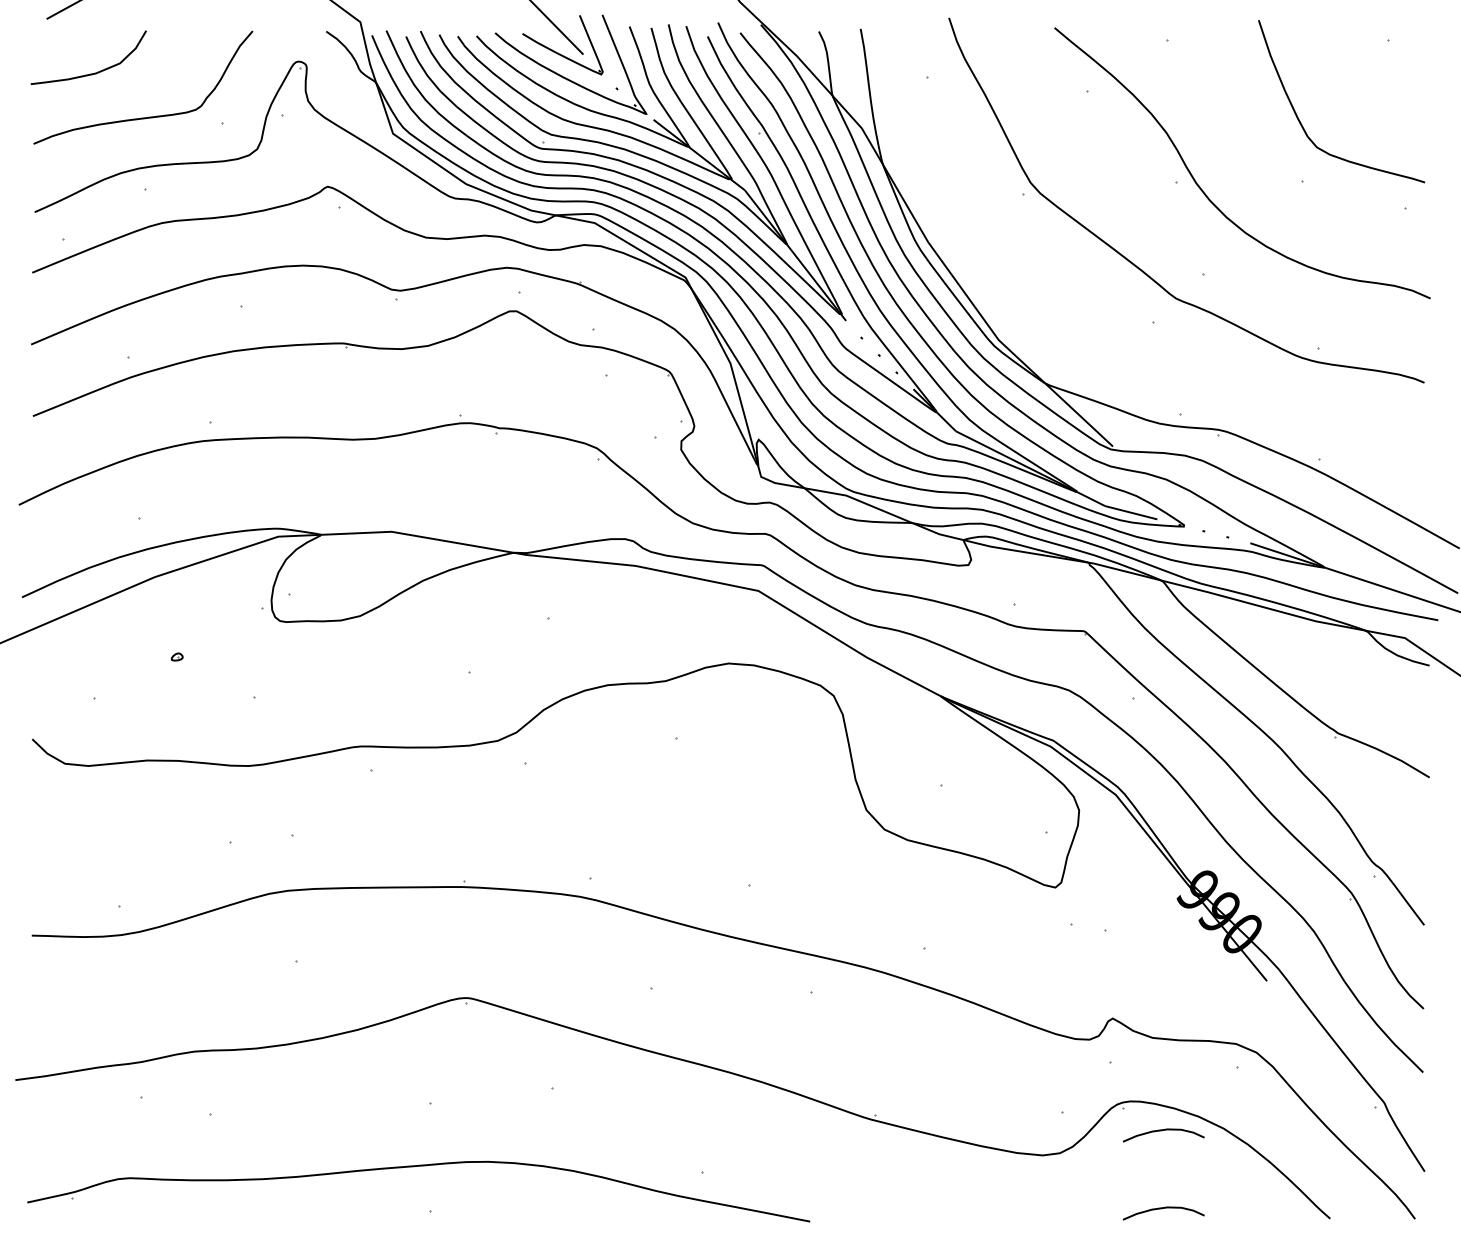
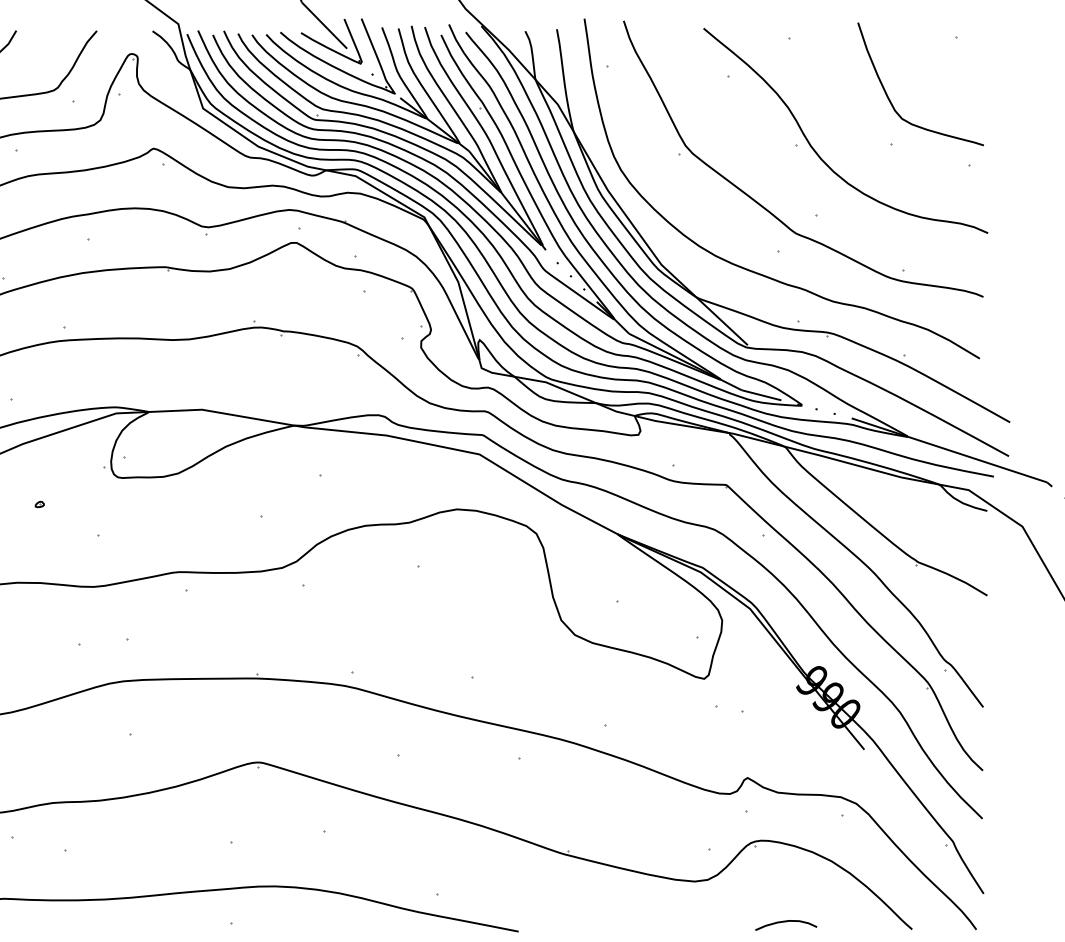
curve: (1120, 348) -> (753, 271), added
curve: (1161, 1131) -> (784, 863), removed

